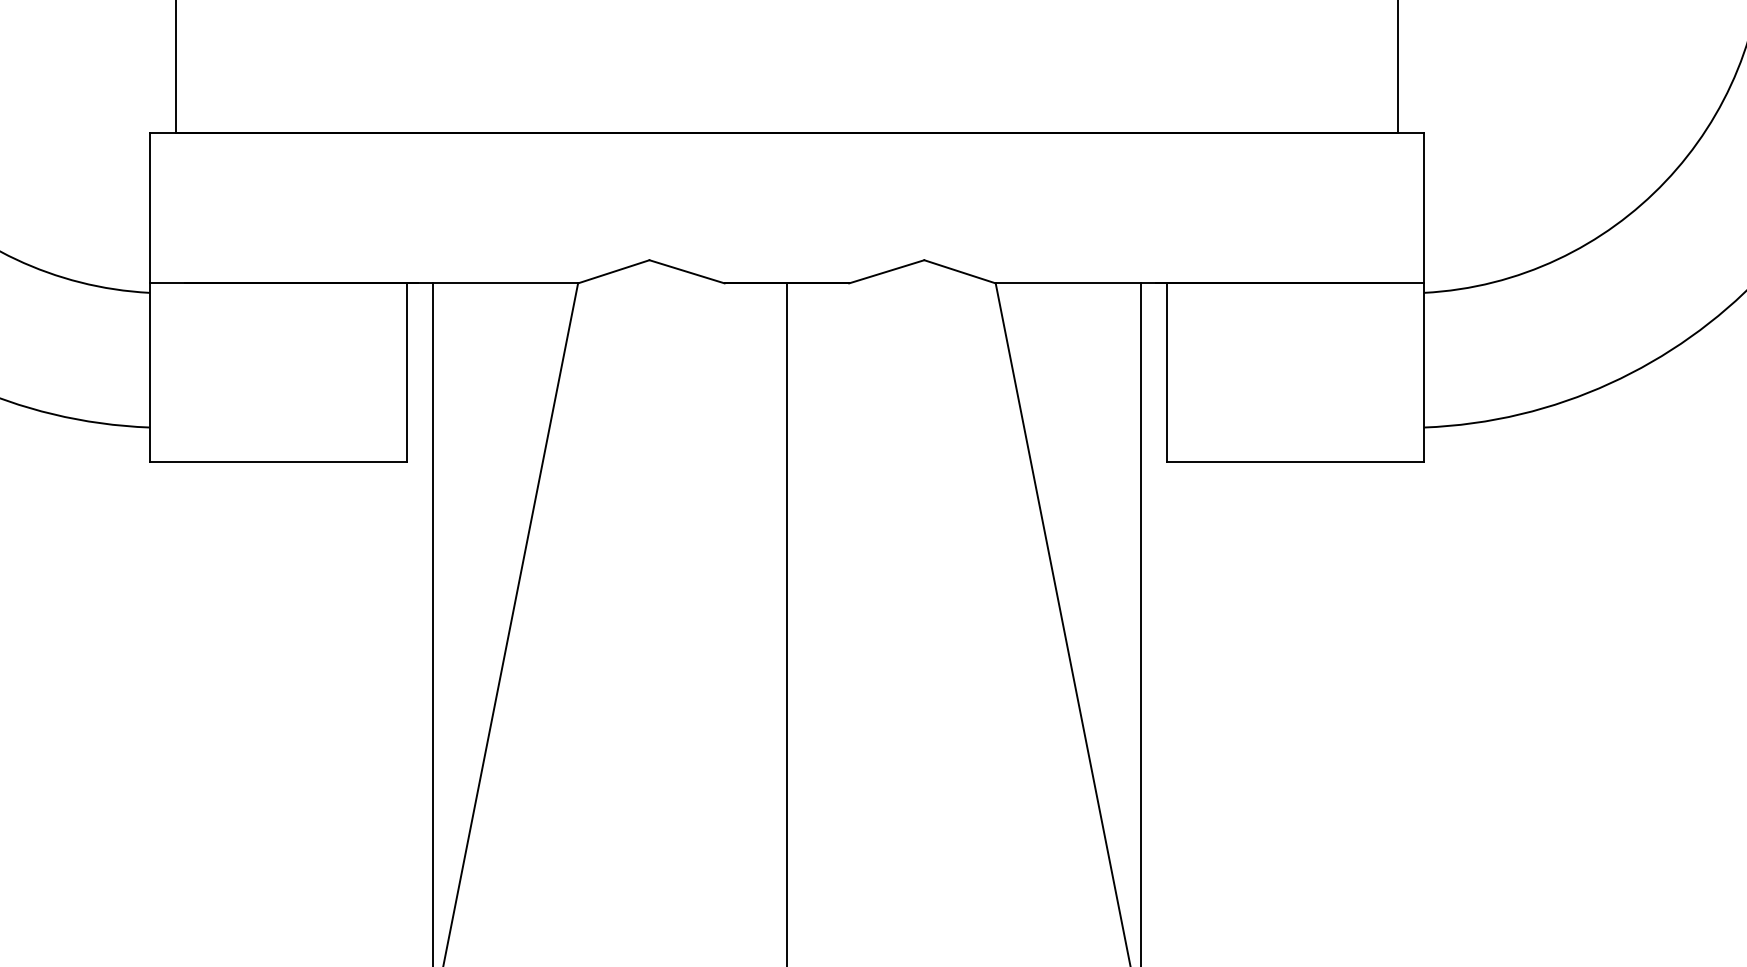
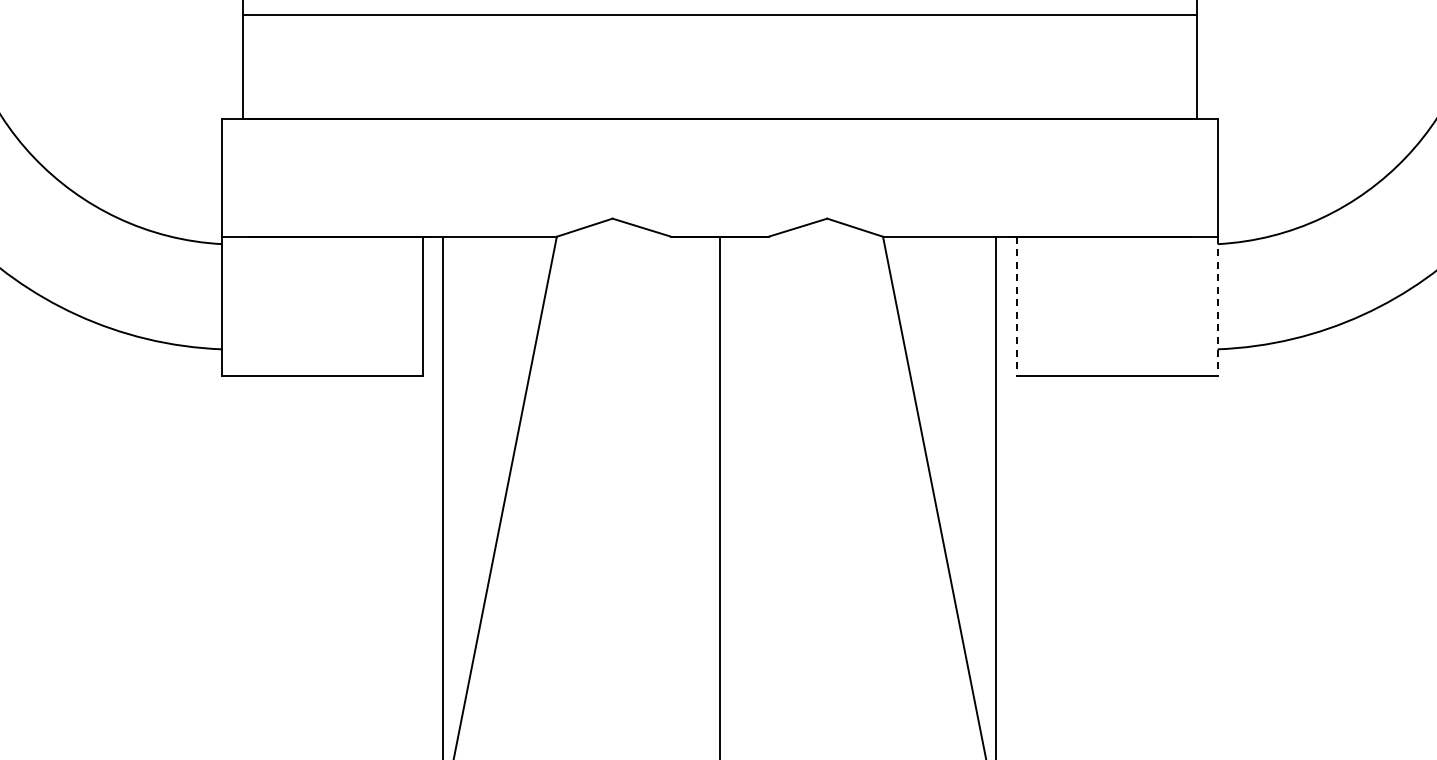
line: (1166, 372) -> (1016, 306), solid -> dashed
line: (1423, 372) -> (1217, 306), solid -> dashed

